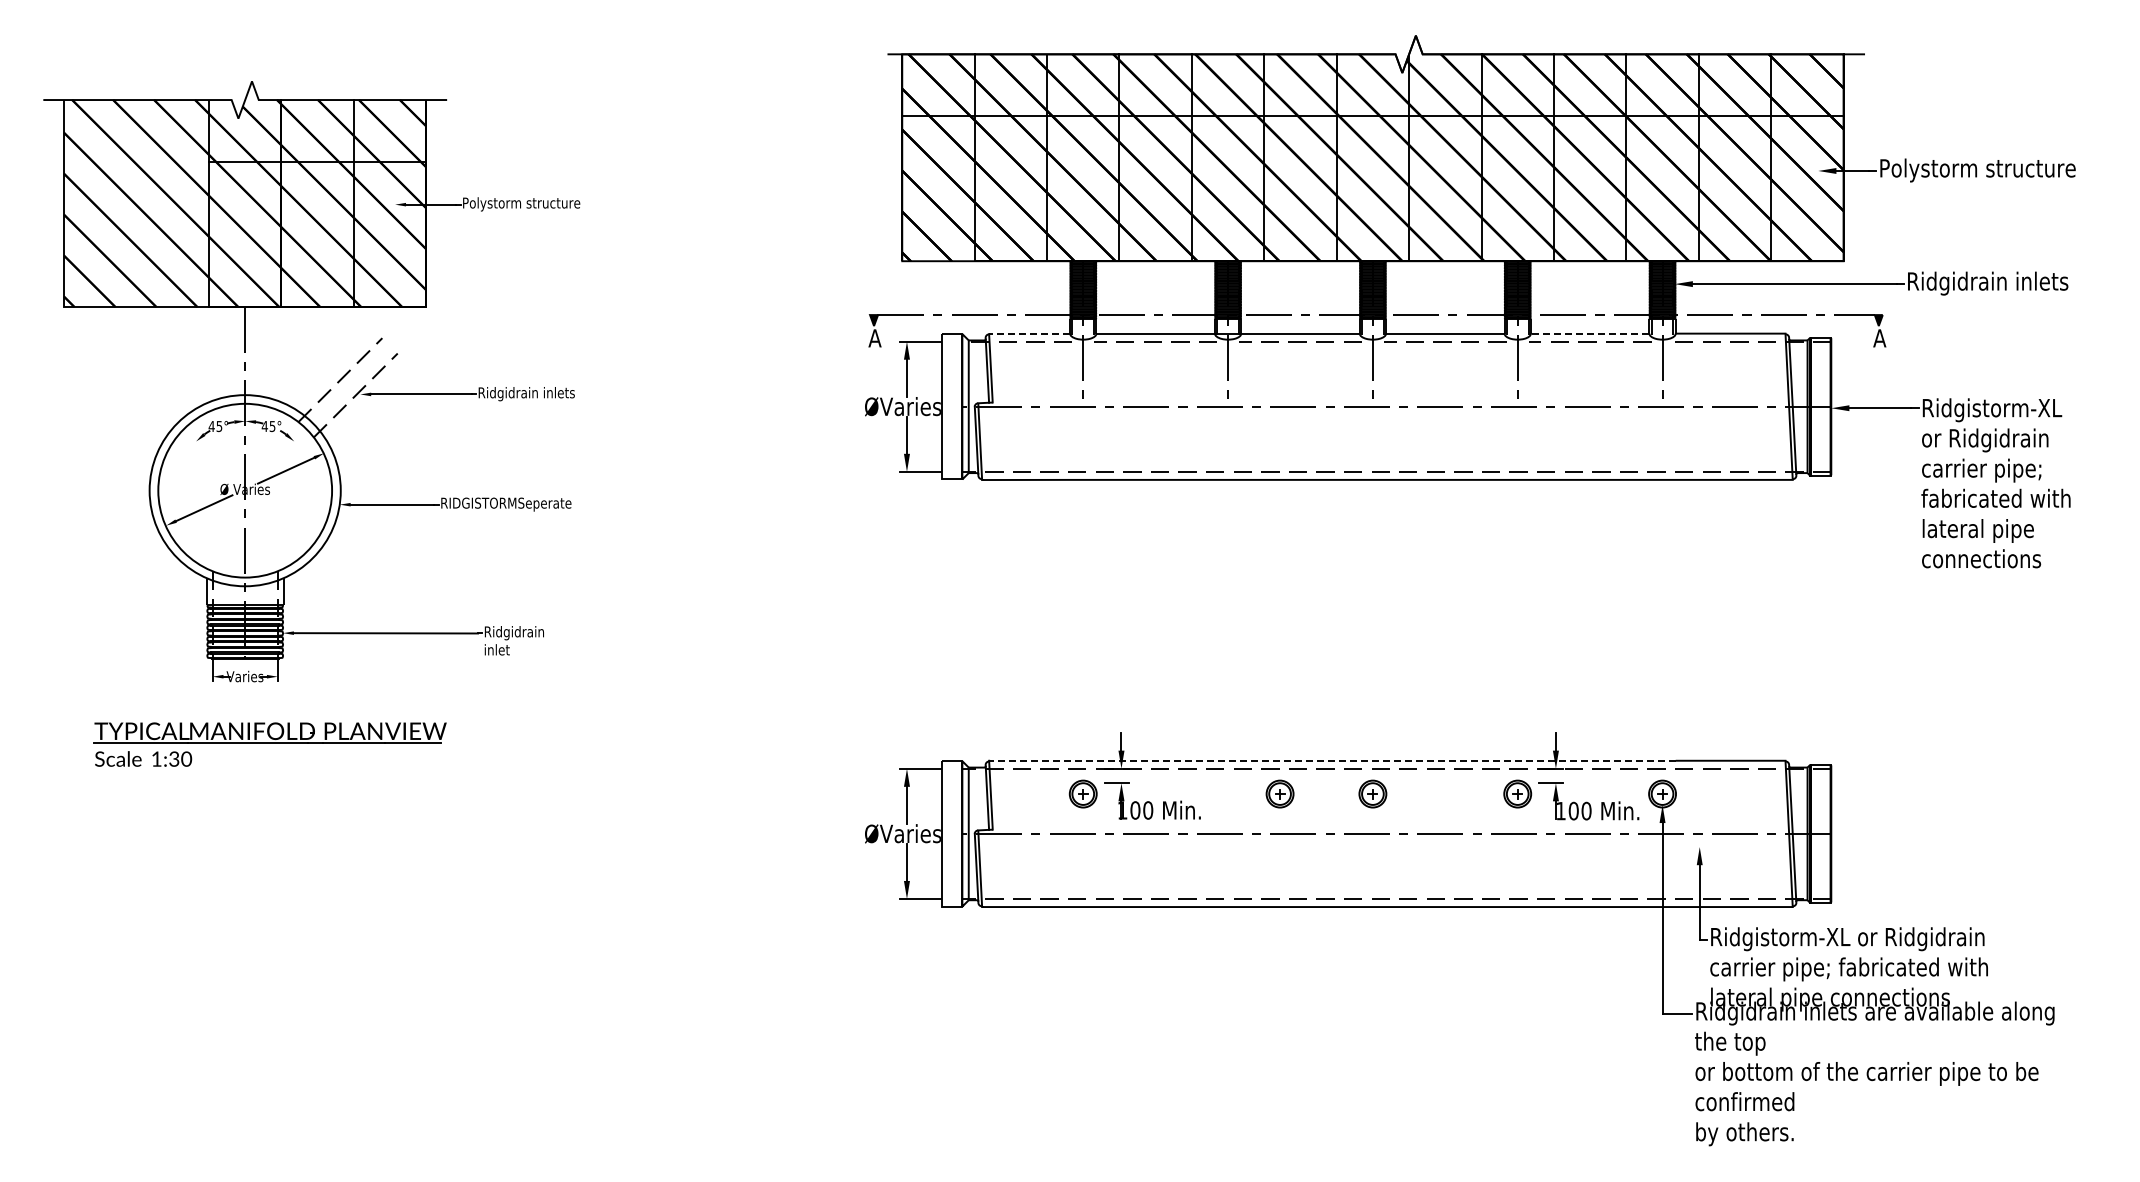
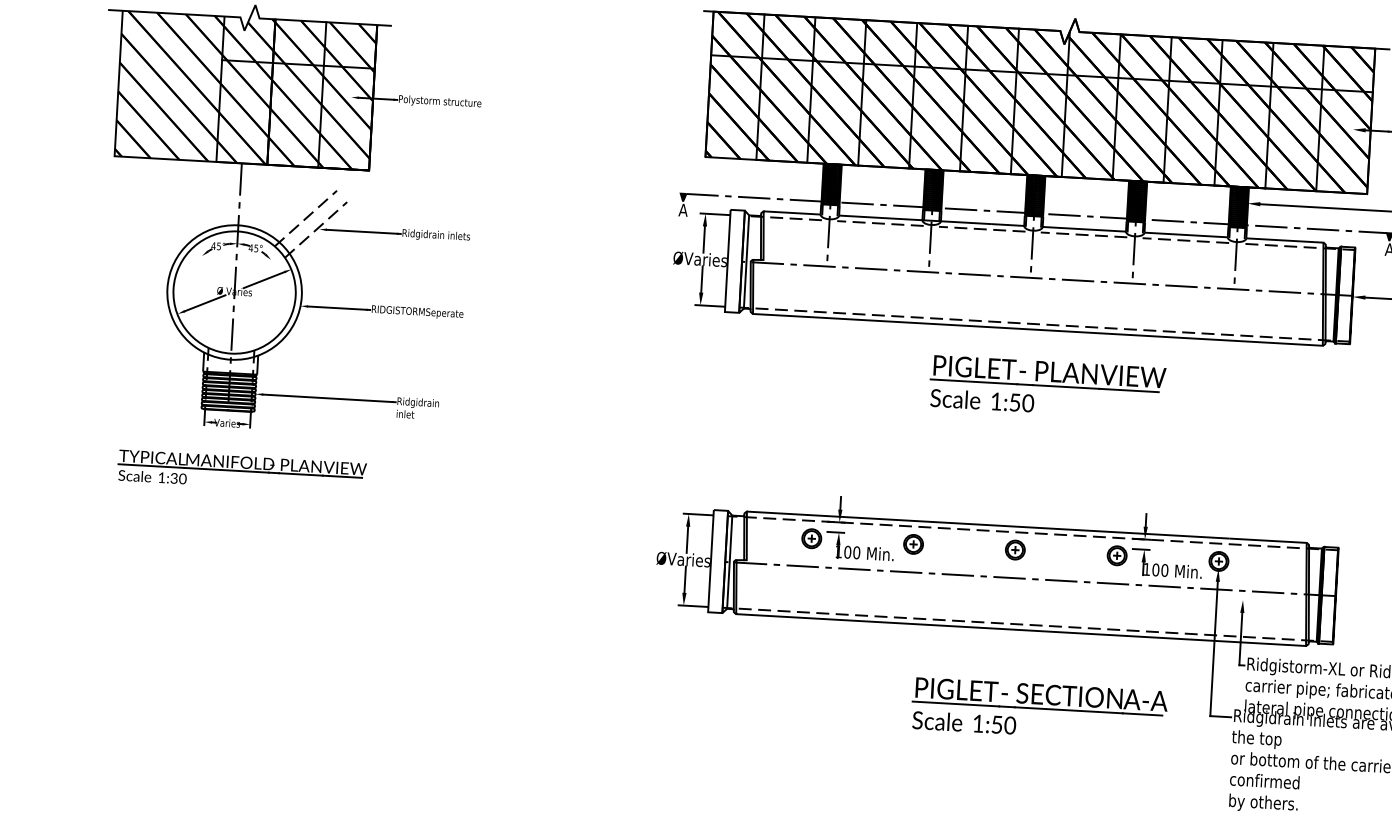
line: (1029, 333) -> (792, 212), dashed -> solid
line: (1589, 333) -> (1185, 234), dashed -> solid
part: (1405, 560) -> (1047, 387), added
line: (1331, 760) -> (987, 524), dashed -> solid
part: (1279, 793) -> (913, 543), moved
part: (1419, 1019) -> (1039, 710), added

